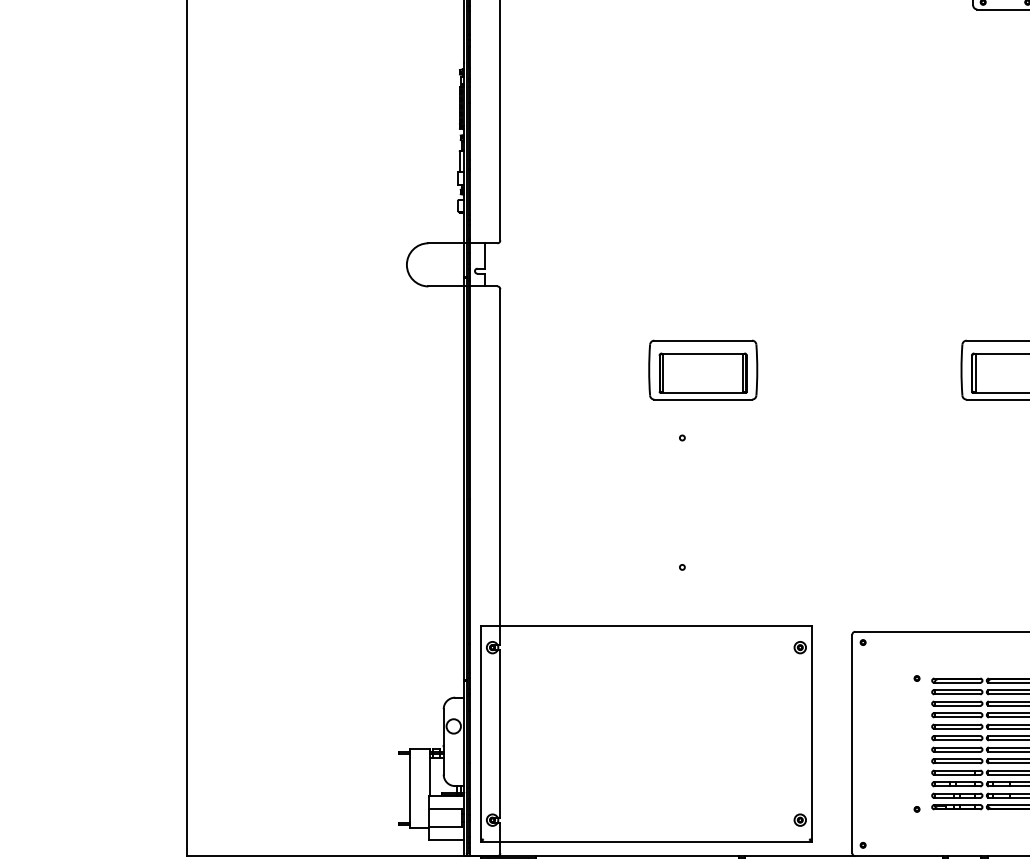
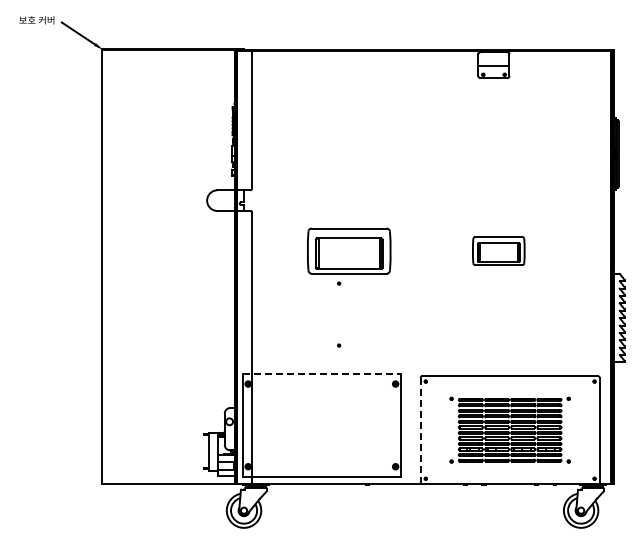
part: (701, 368) -> (348, 250), size x1.6
line: (647, 625) -> (322, 373), solid -> dashed
line: (852, 744) -> (420, 430), solid -> dashed

